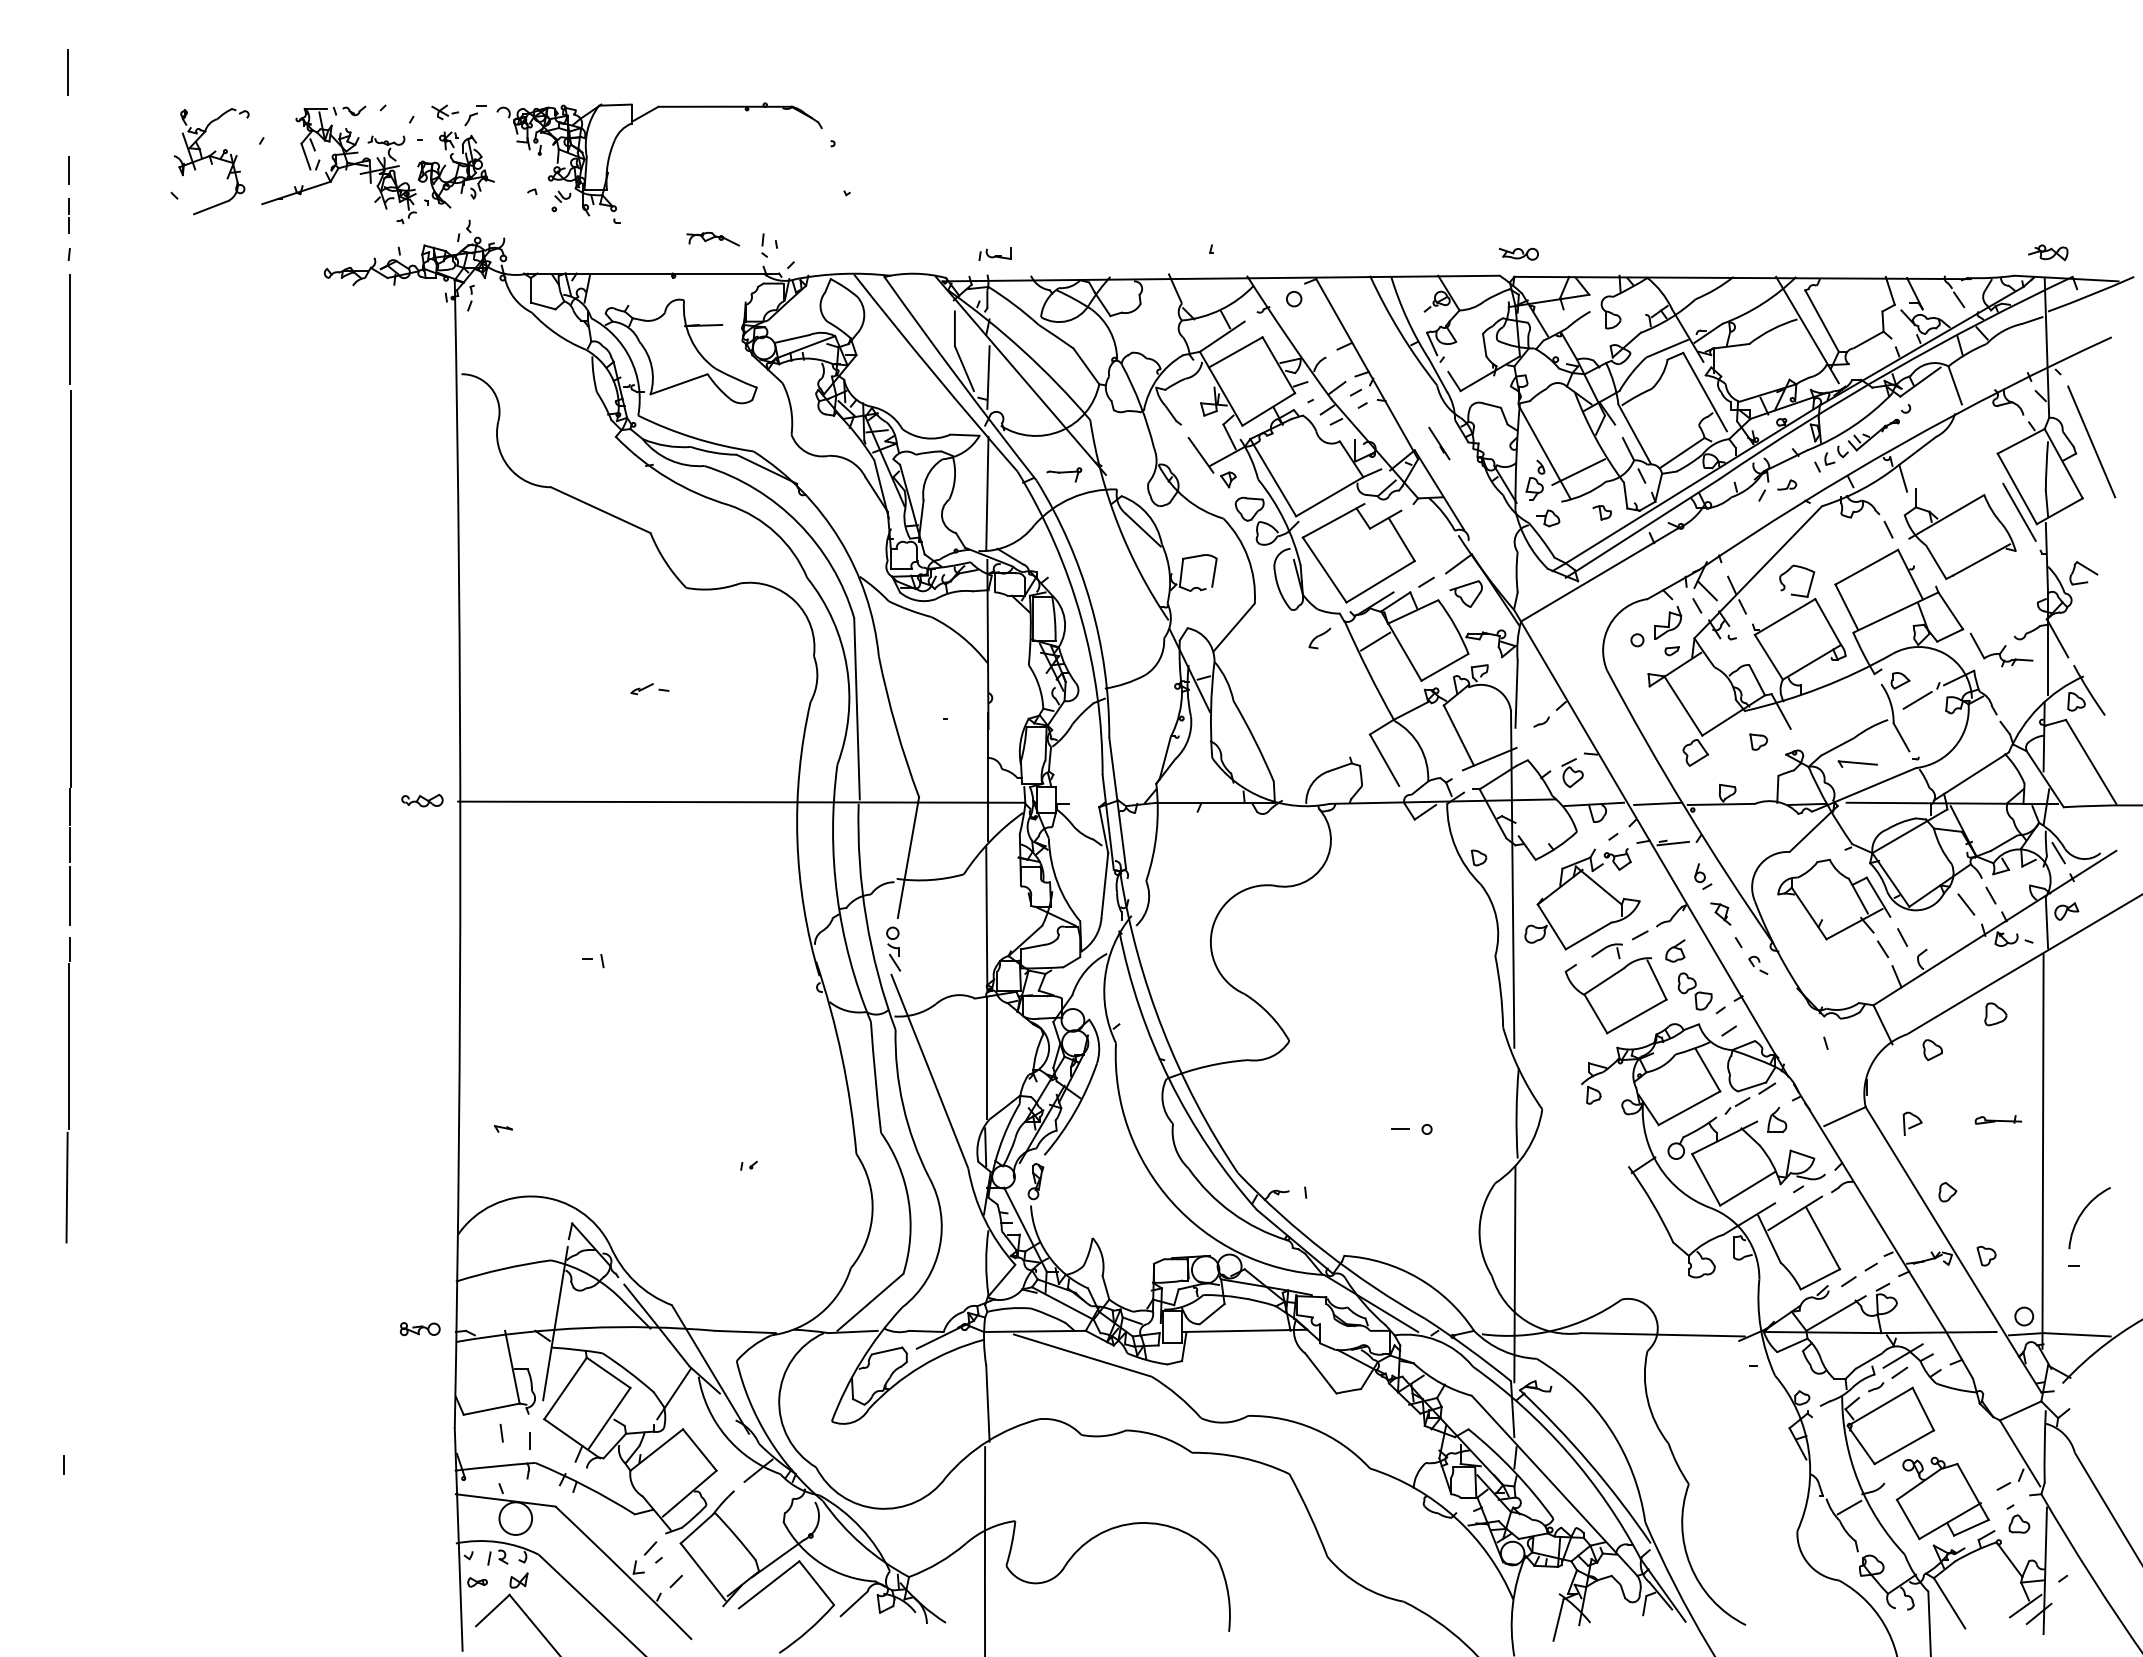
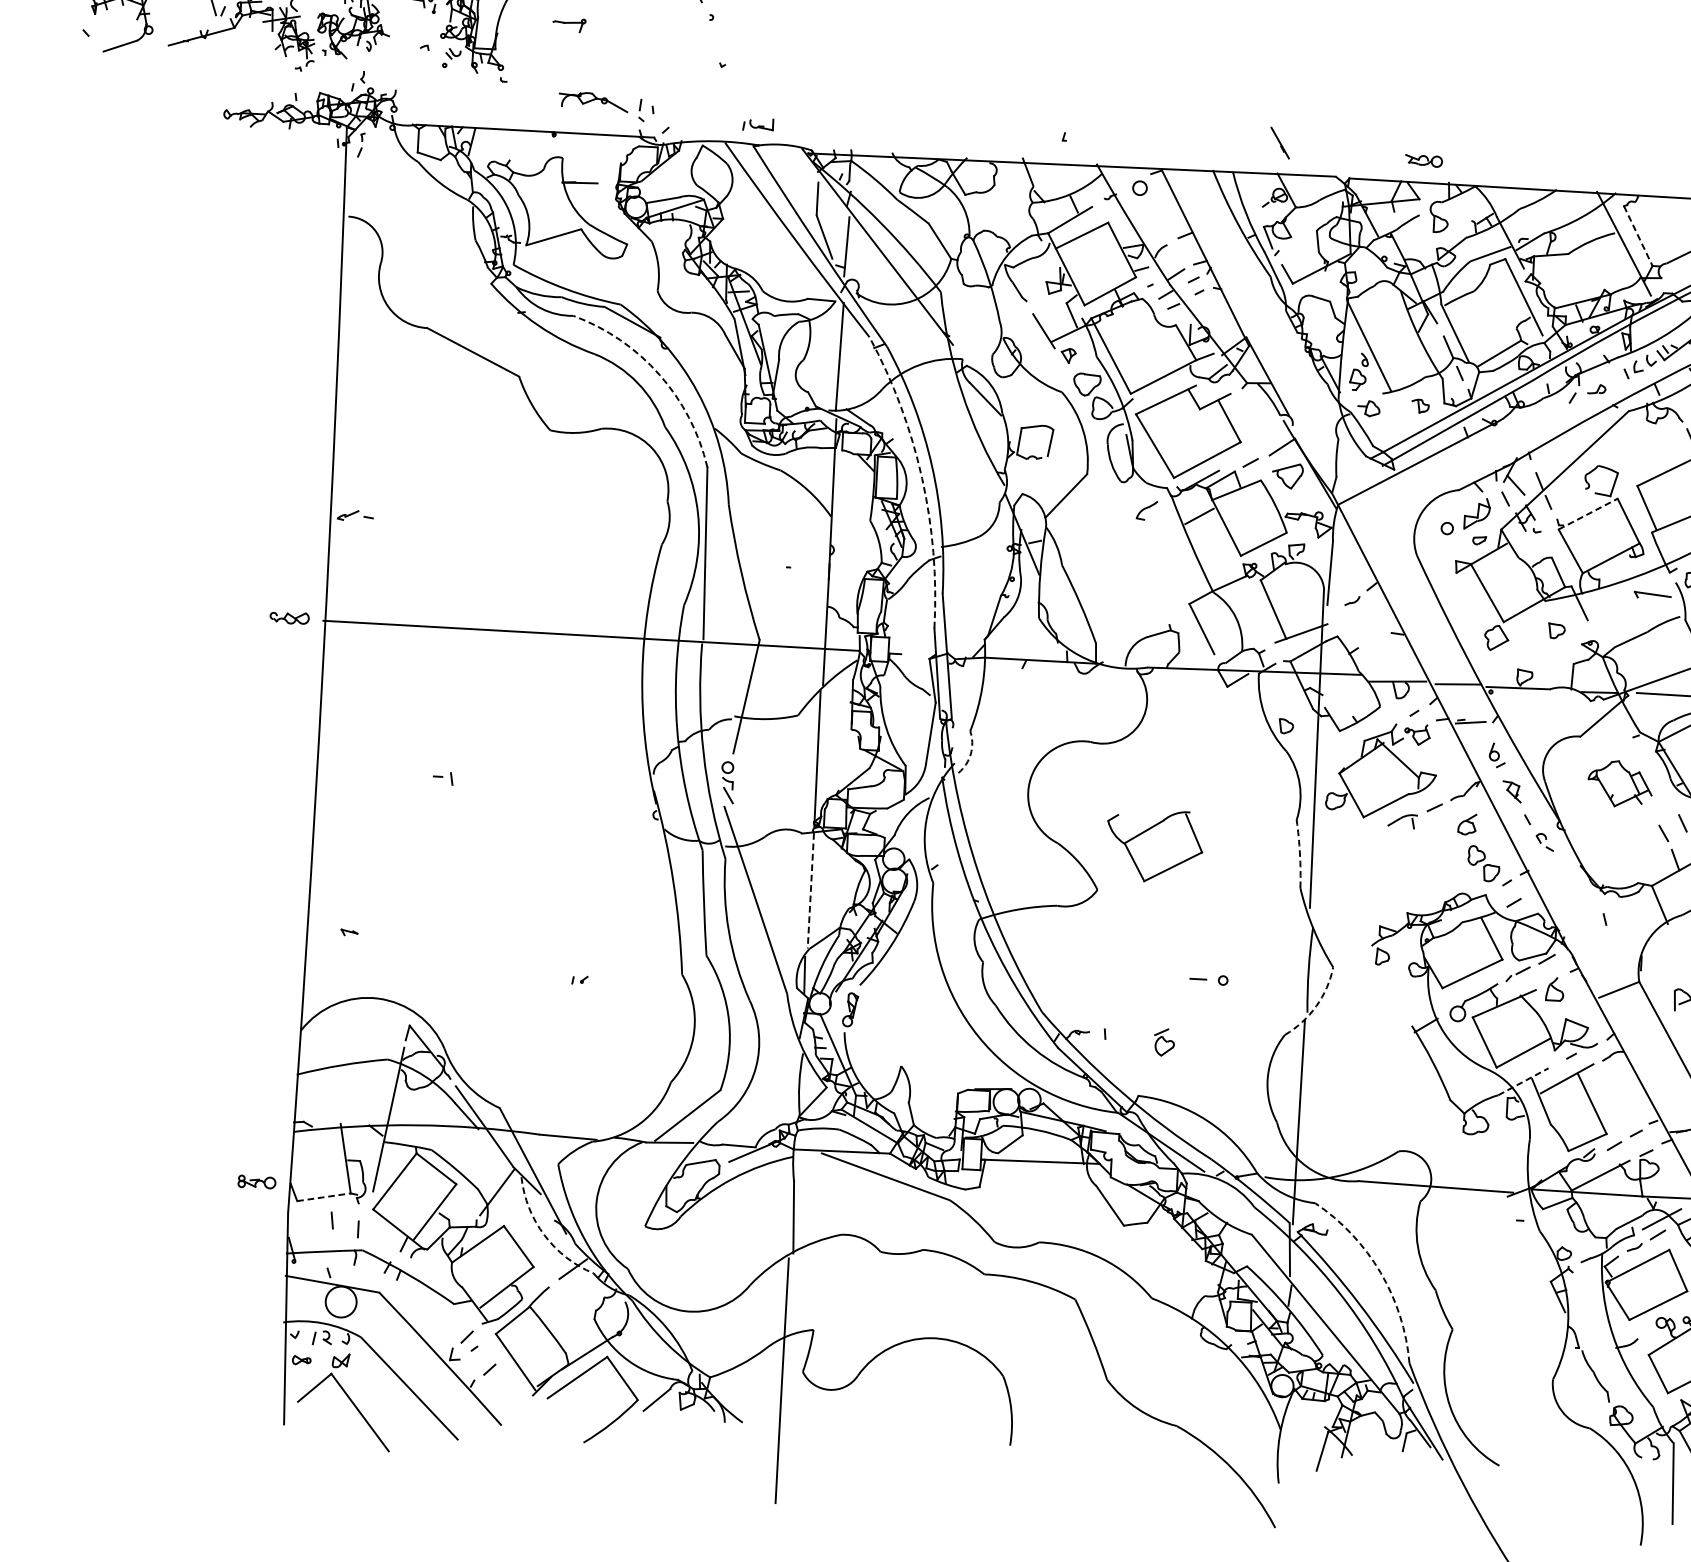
part: (712, 238) -> (592, 101), size x1.4
part: (994, 253) -> (757, 124), moved
part: (1518, 253) -> (1423, 160), moved
line: (1822, 321) -> (1638, 236), solid -> dashed
line: (1439, 443) -> (1280, 143), moved
line: (1578, 472) -> (1400, 366), removed
part: (1064, 474) -> (569, 24), moved
arc: (798, 523) -> (659, 375), solid -> dashed
line: (1785, 616) -> (1588, 513), solid -> dashed
arc: (1081, 617) -> (922, 478), solid -> dashed
part: (649, 689) -> (355, 516), moved
part: (1857, 763) -> (1652, 594), moved
part: (1572, 773) -> (1164, 1042), moved
part: (1834, 899) -> (1620, 783), size x0.6
arc: (1148, 905) -> (971, 754), solid -> dashed
arc: (1500, 991) -> (1299, 853), solid -> dashed
part: (1615, 995) -> (1154, 845), moved
line: (987, 1058) -> (810, 890), solid -> dashed
arc: (1526, 1151) -> (1316, 1006), solid -> dashed
line: (1749, 1218) -> (1523, 1081), solid -> dashed
part: (419, 1329) -> (256, 1182), moved
line: (491, 1409) -> (323, 1197), solid -> dashed
arc: (1609, 1428) -> (1380, 1272), solid -> dashed
arc: (726, 1436) -> (544, 1235), solid -> dashed
line: (1849, 1507) -> (1603, 1359), removed

